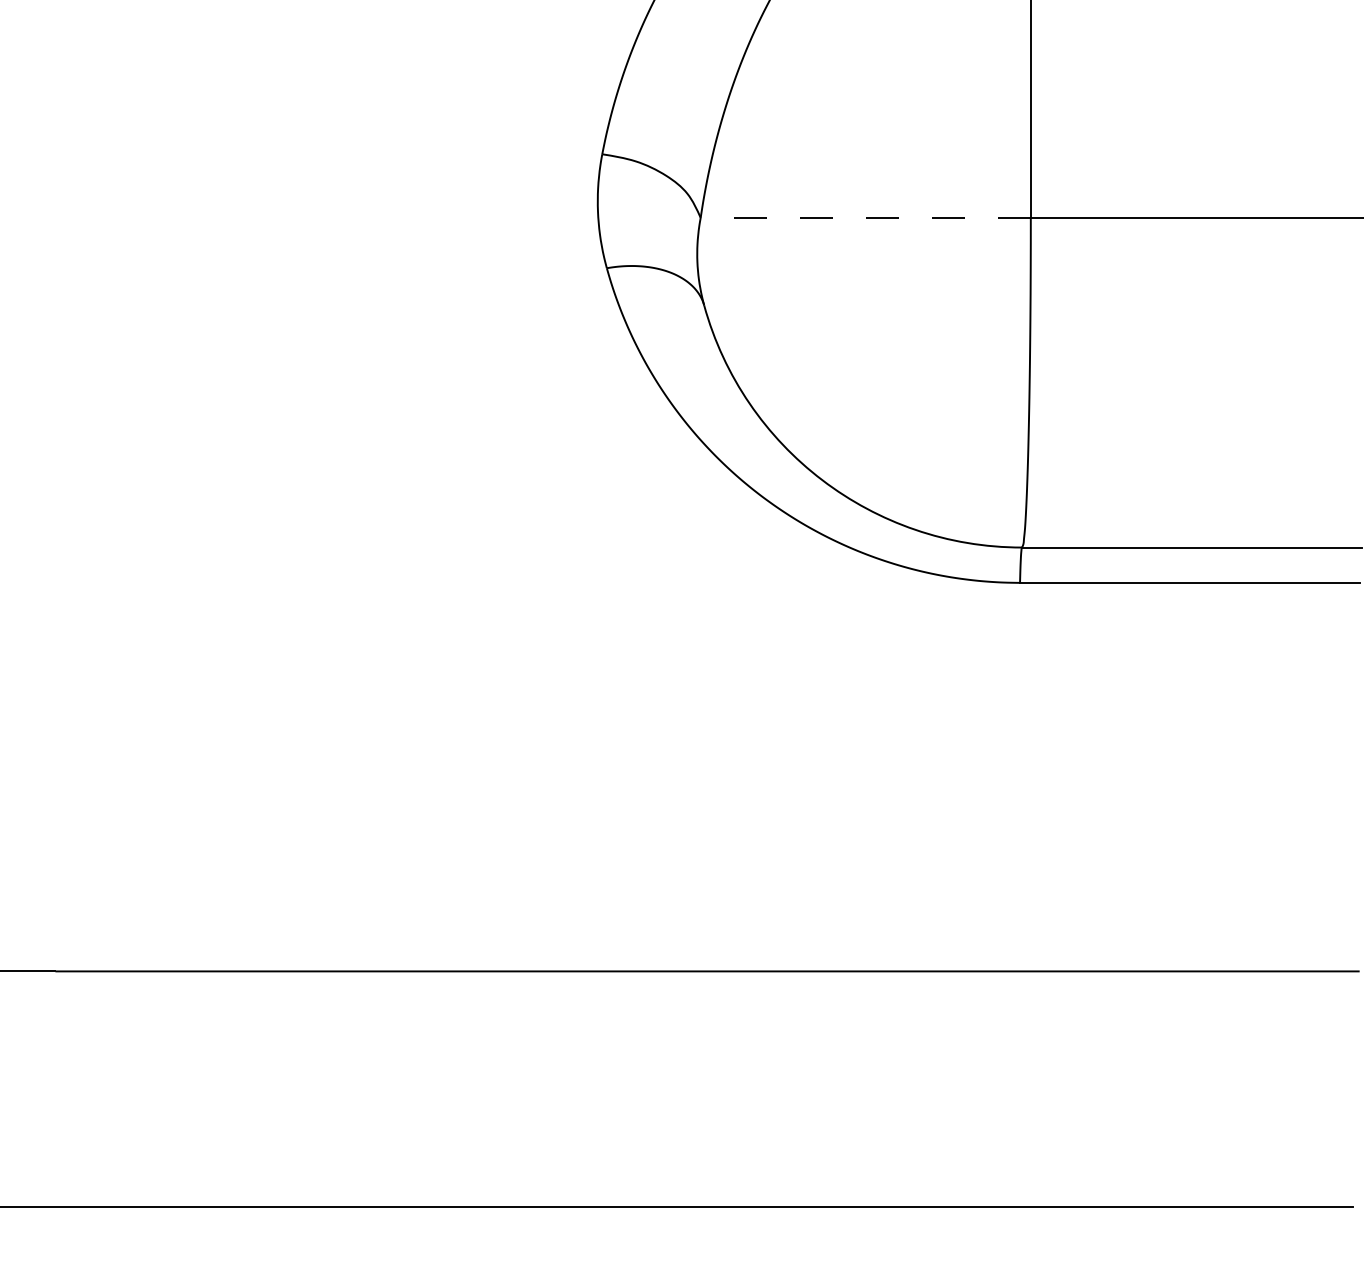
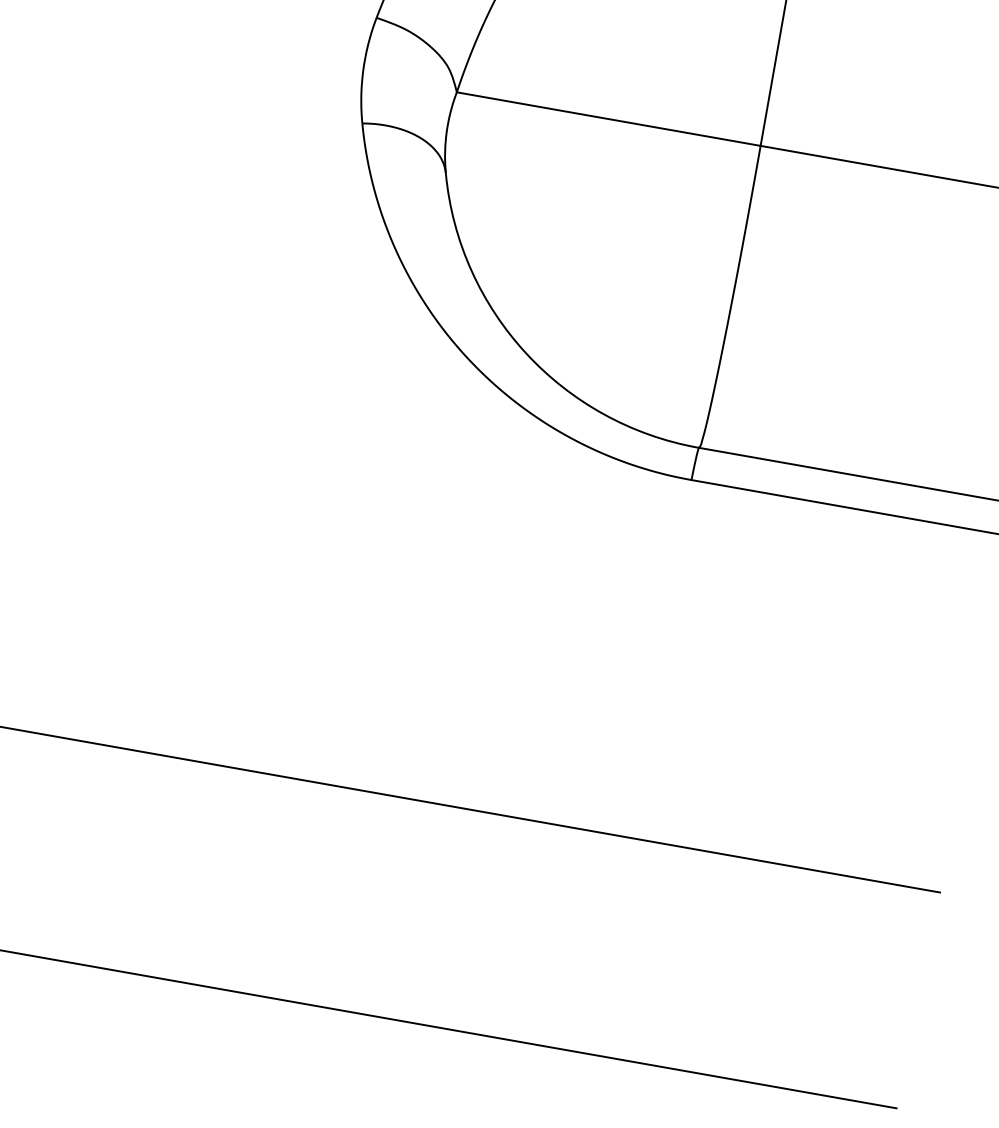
line: (865, 217) -> (608, 118), dashed -> solid

